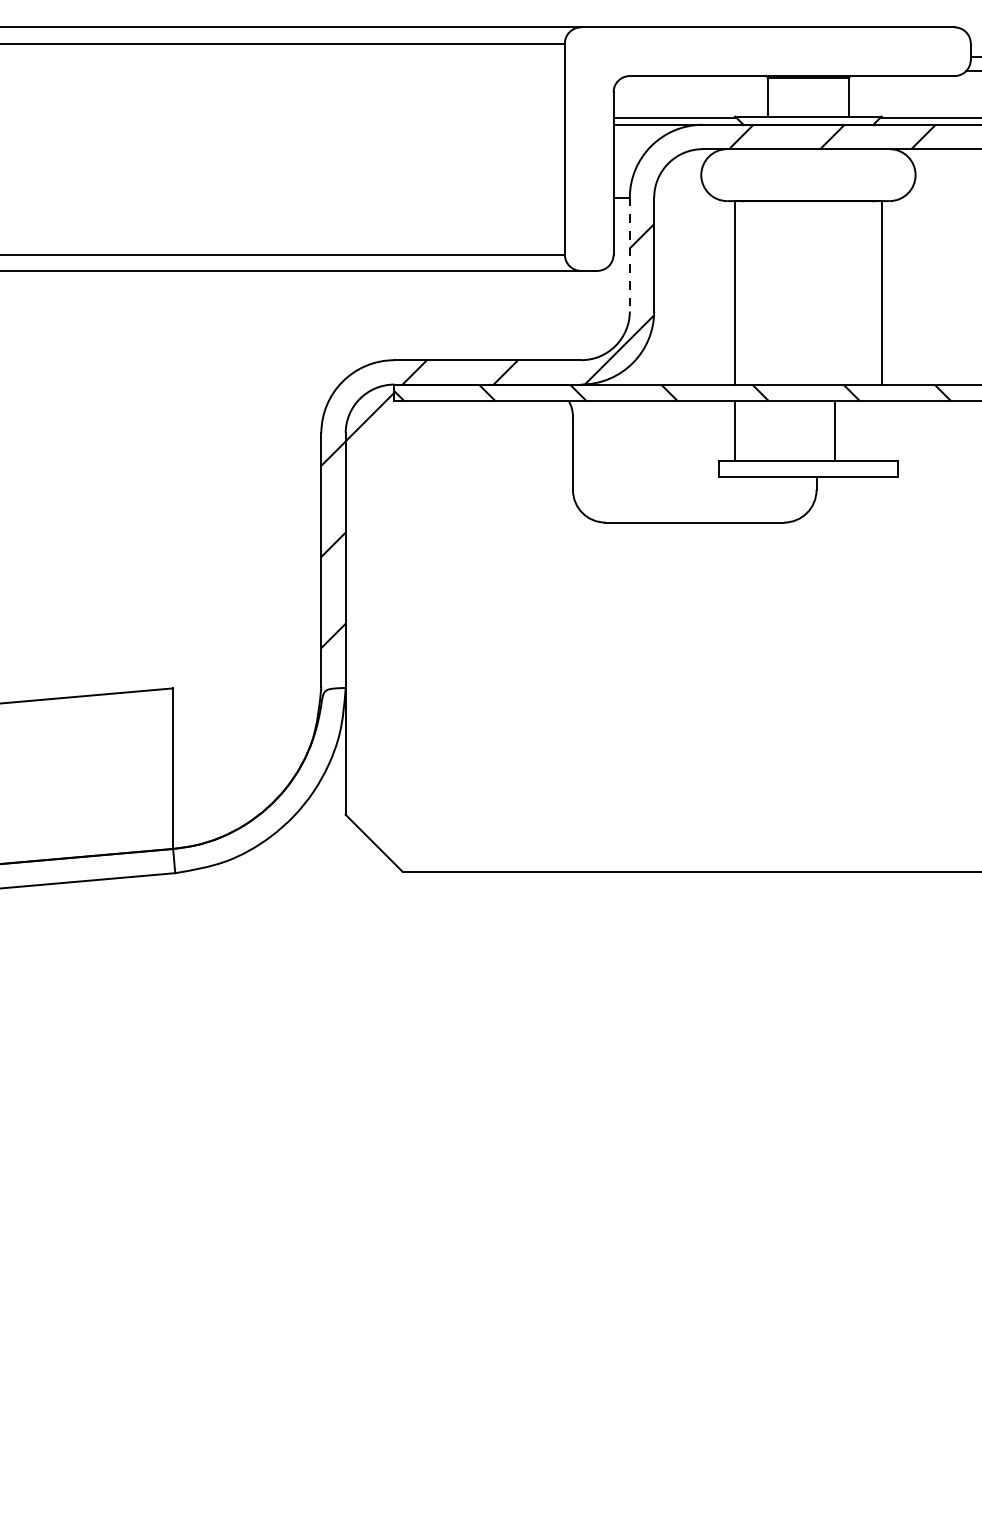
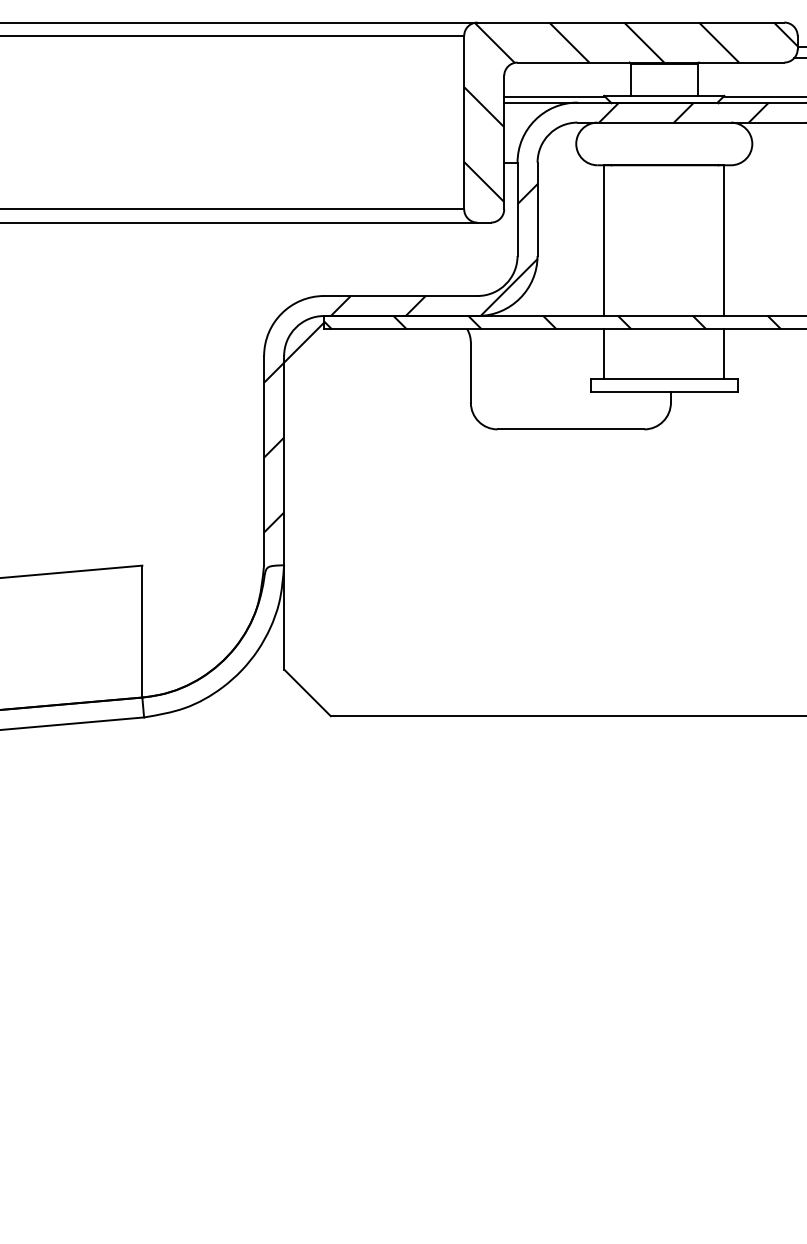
hatch: (767, 136) -> (630, 112), added
line: (629, 254) -> (517, 209), dashed -> solid
line: (835, 430) -> (724, 353), moved

